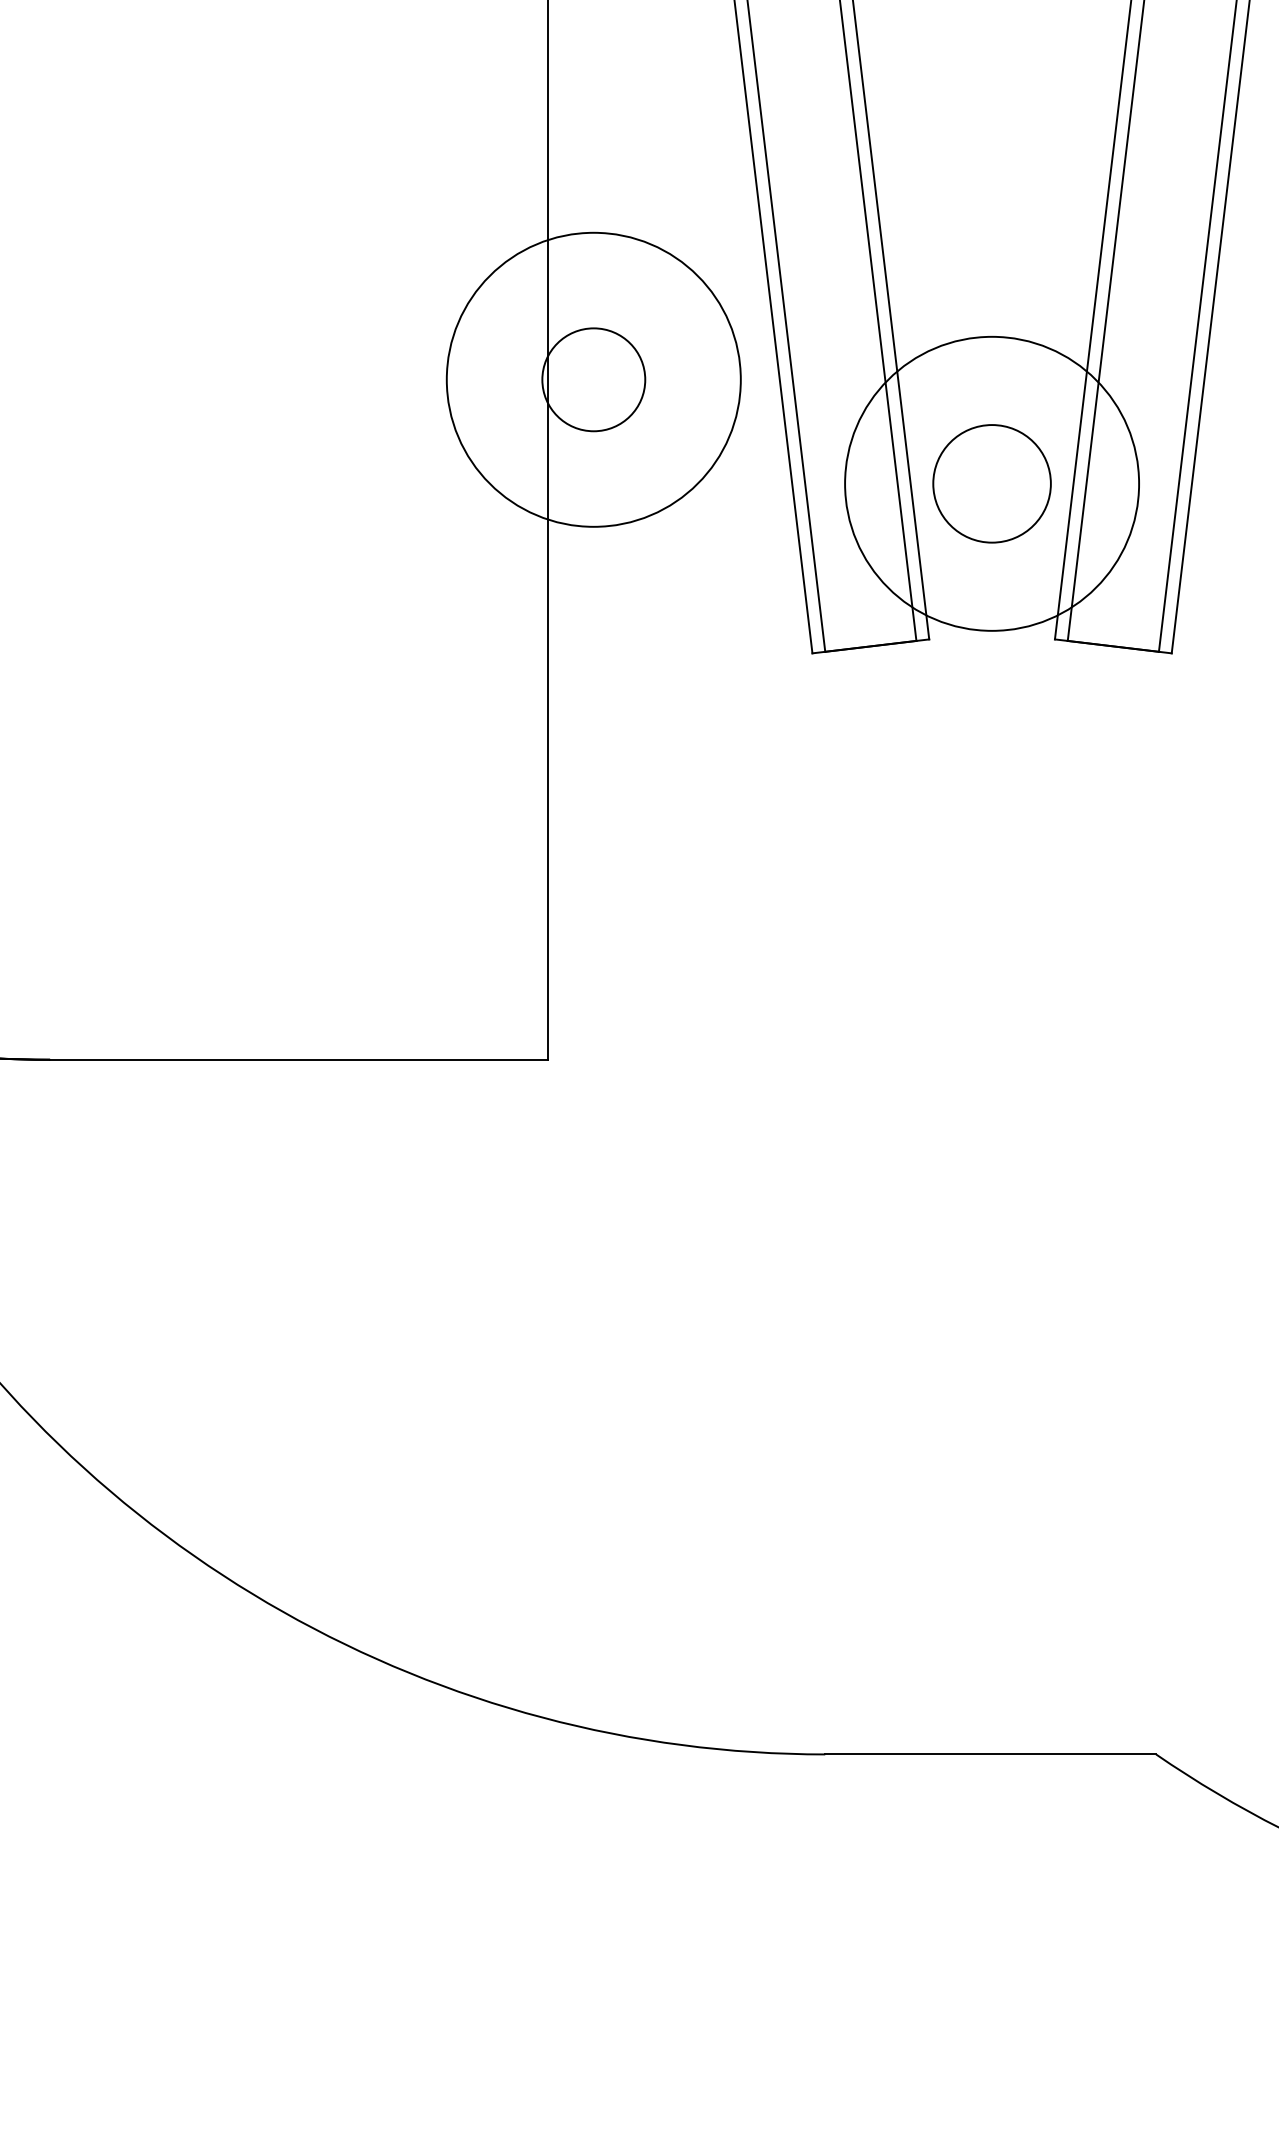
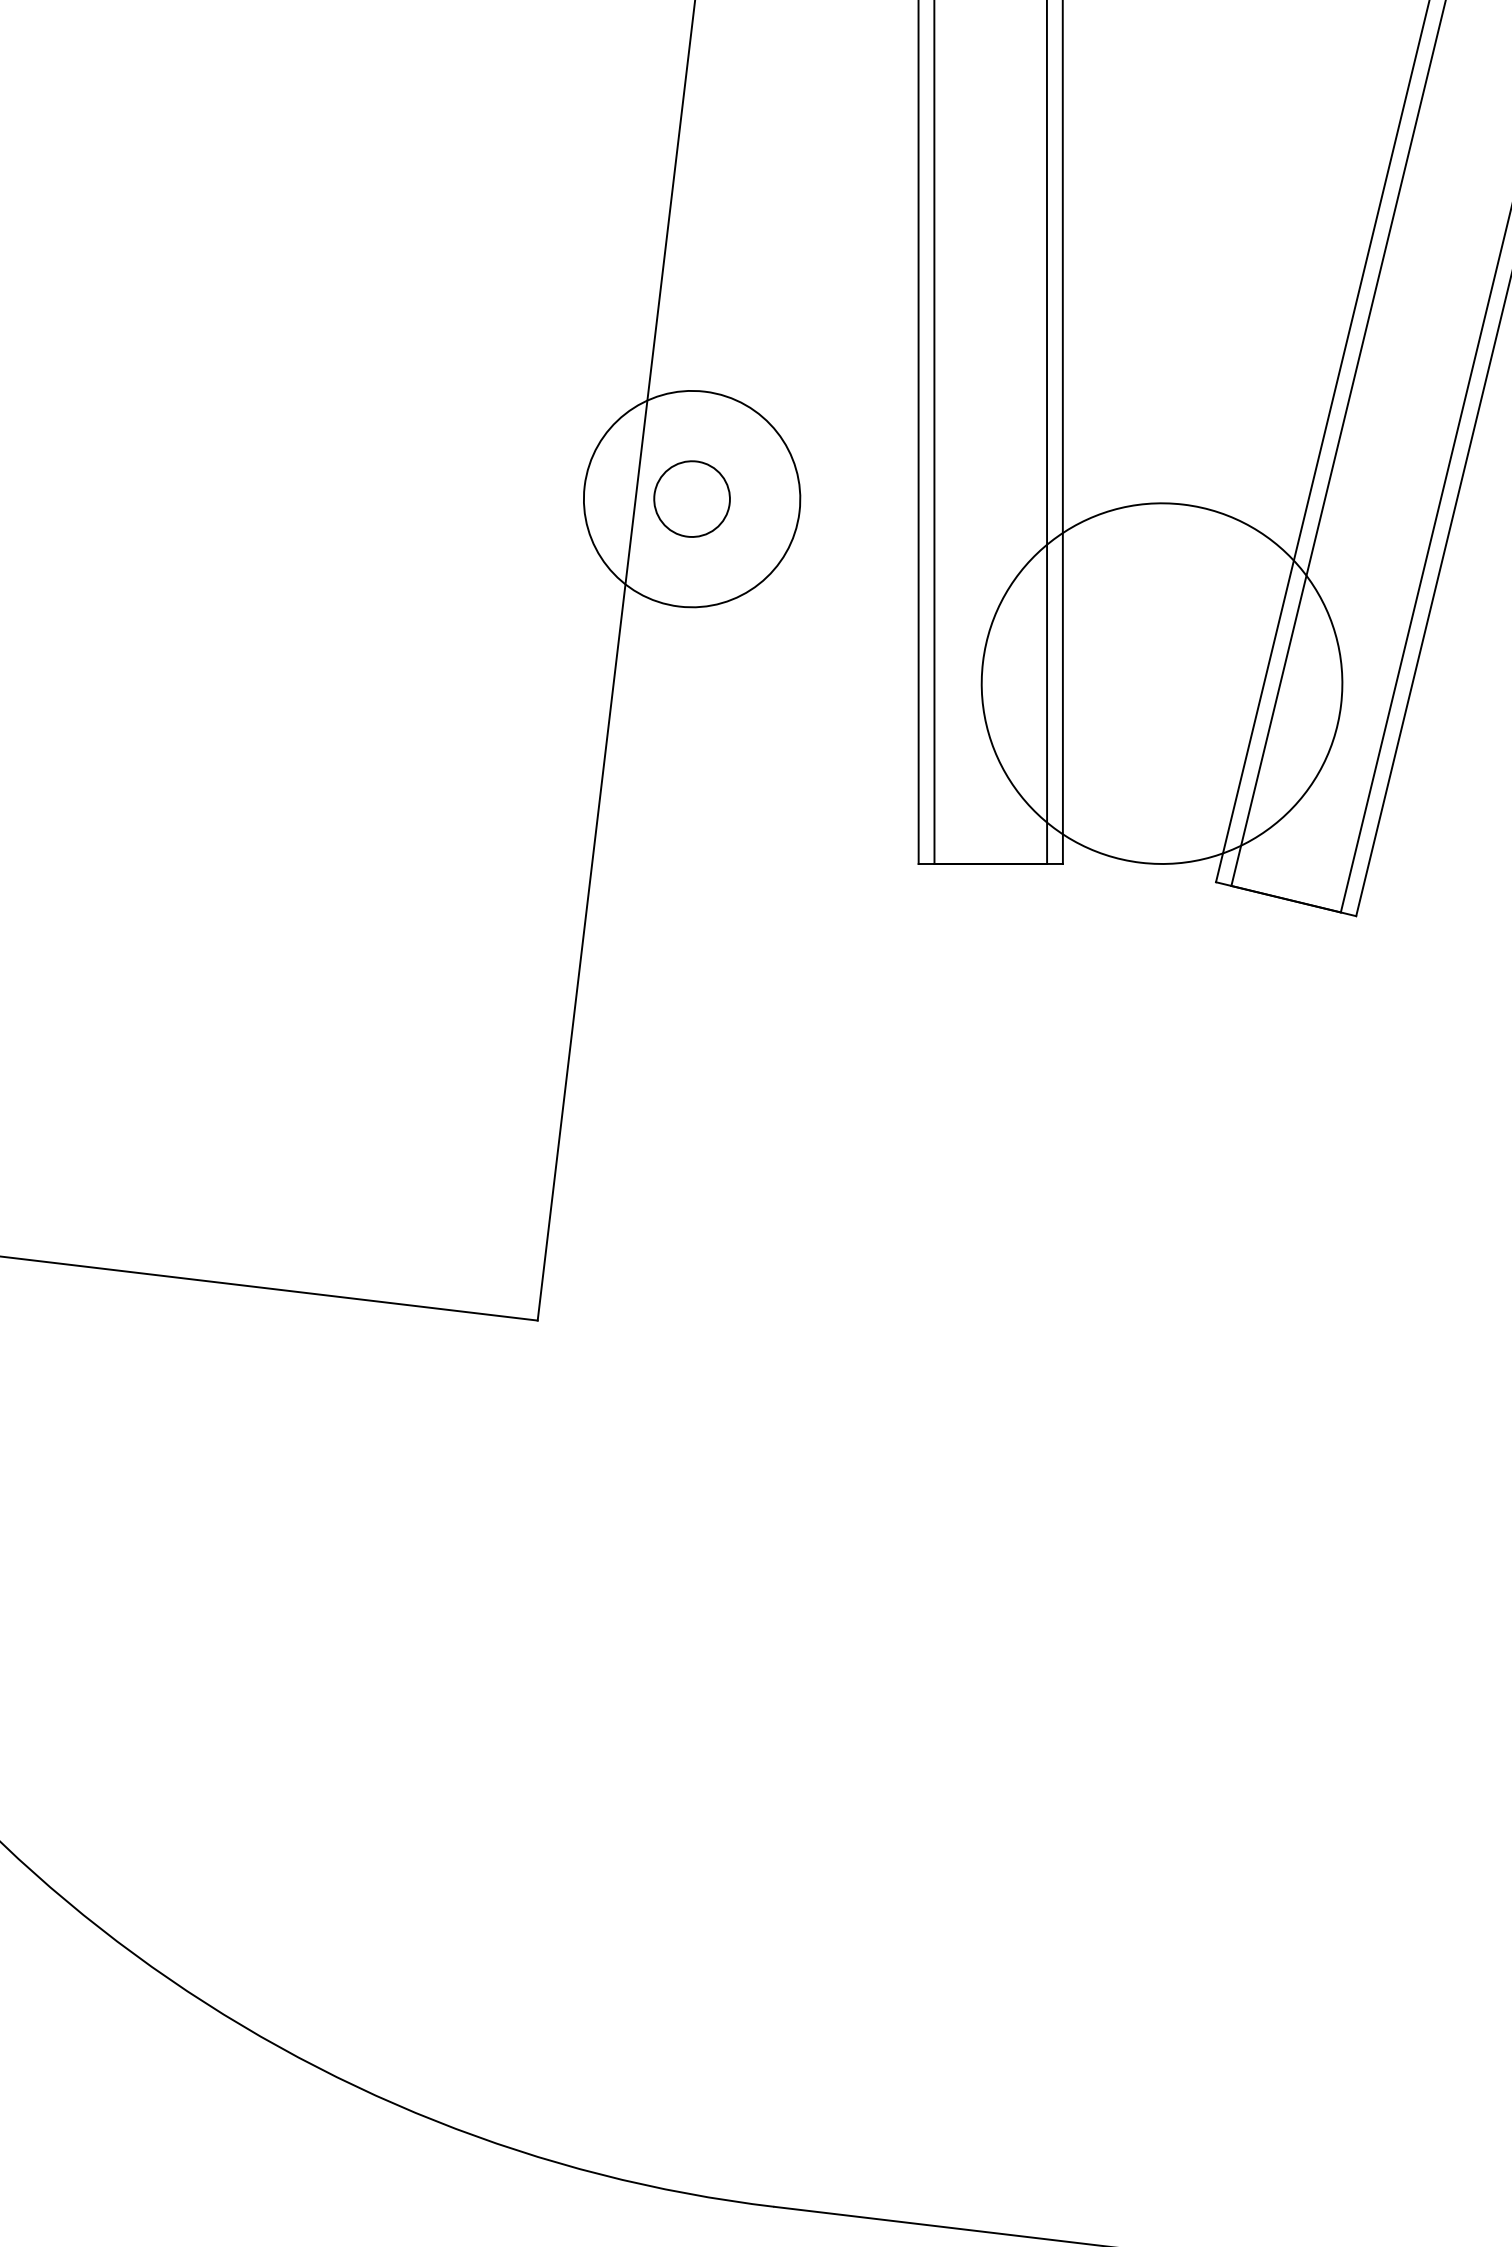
circle: (593, 379) -> (691, 498), size x0.6
circle: (593, 379) -> (691, 498), size x0.6
circle: (991, 483) -> (1161, 683), removed

